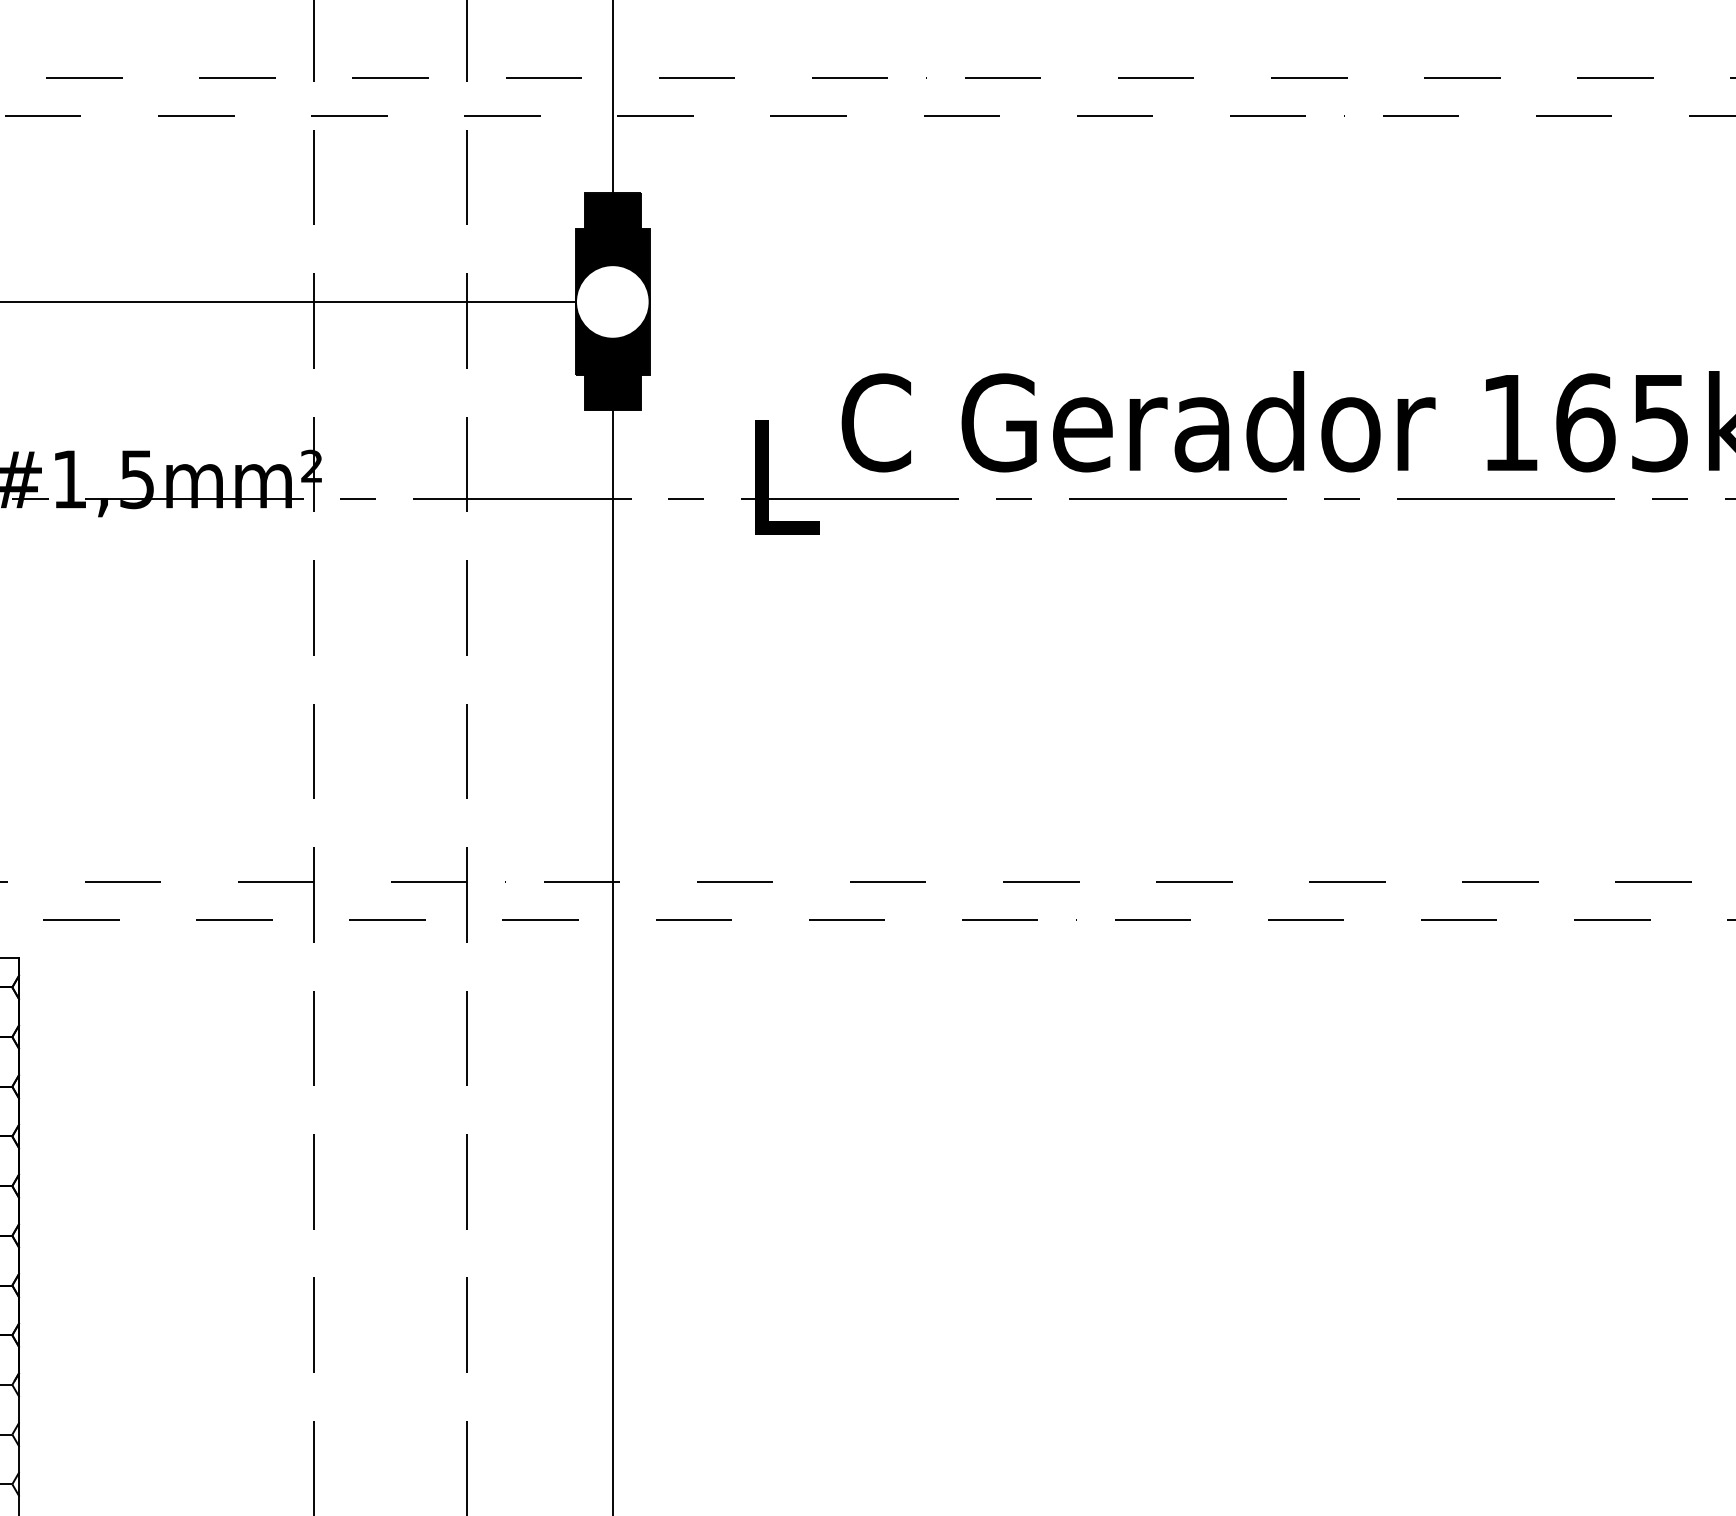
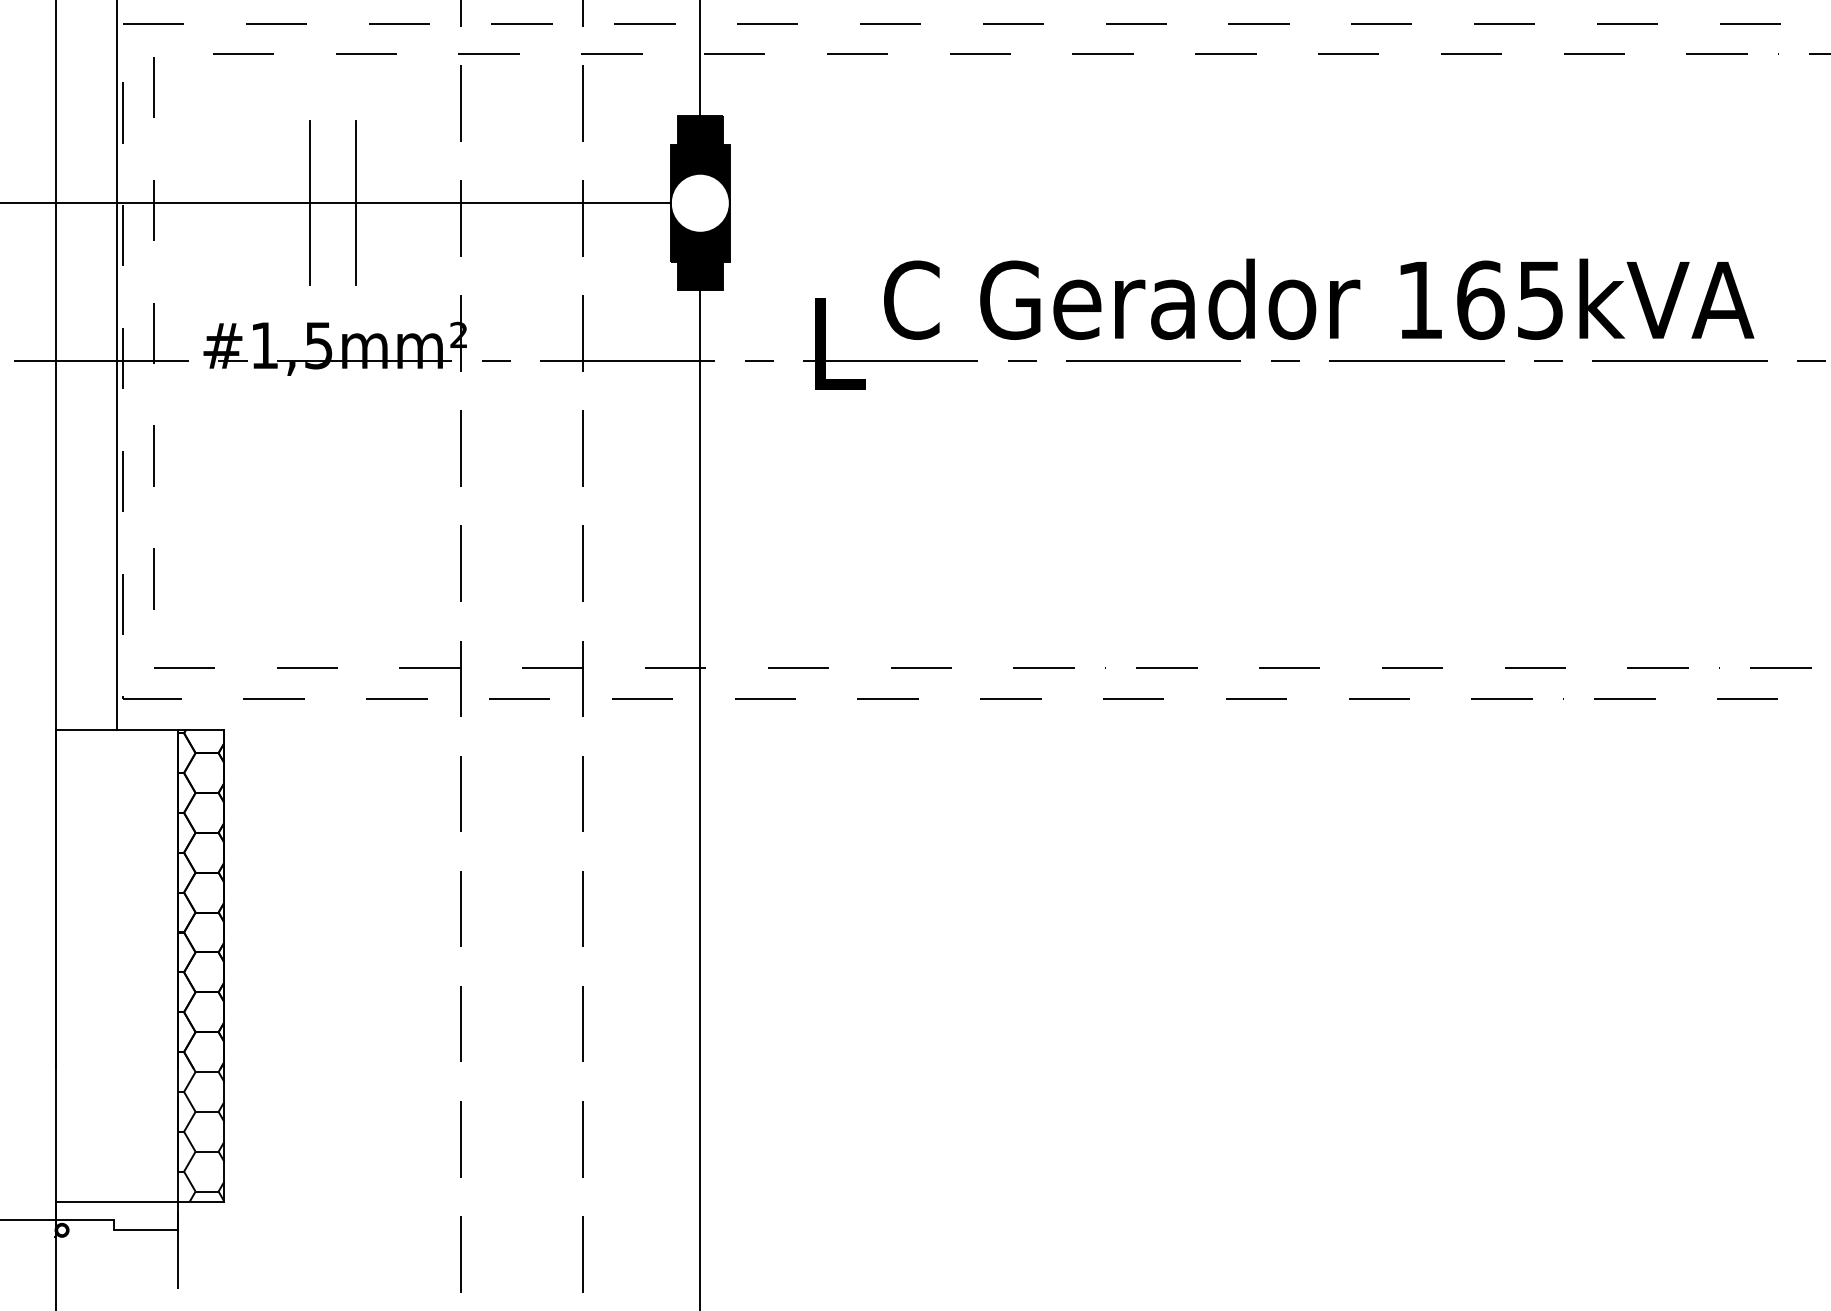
line: (125, 302) -> (309, 203), added
line: (182, 302) -> (355, 203), added

